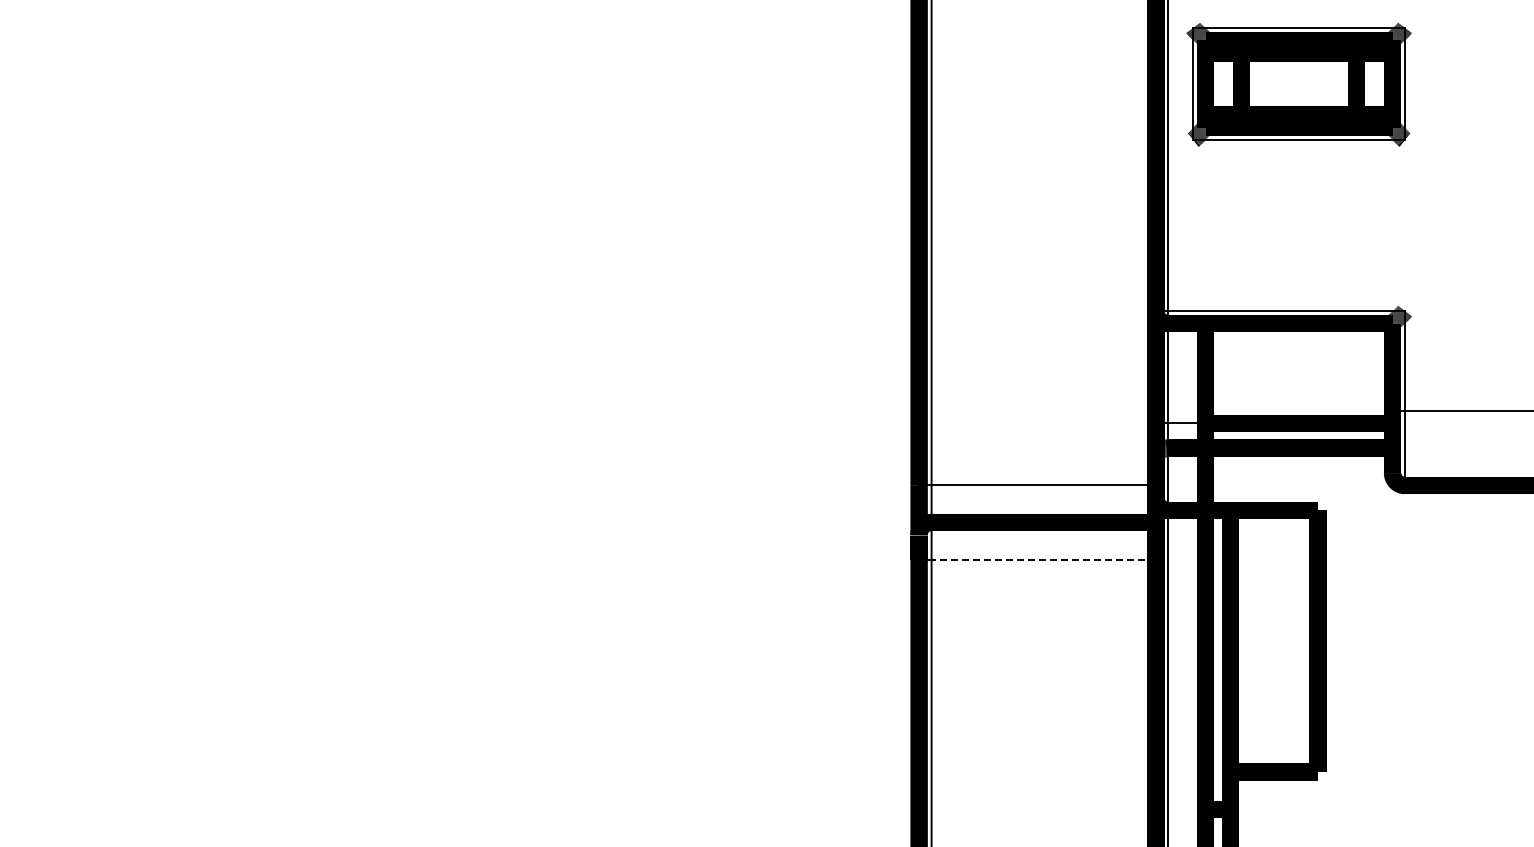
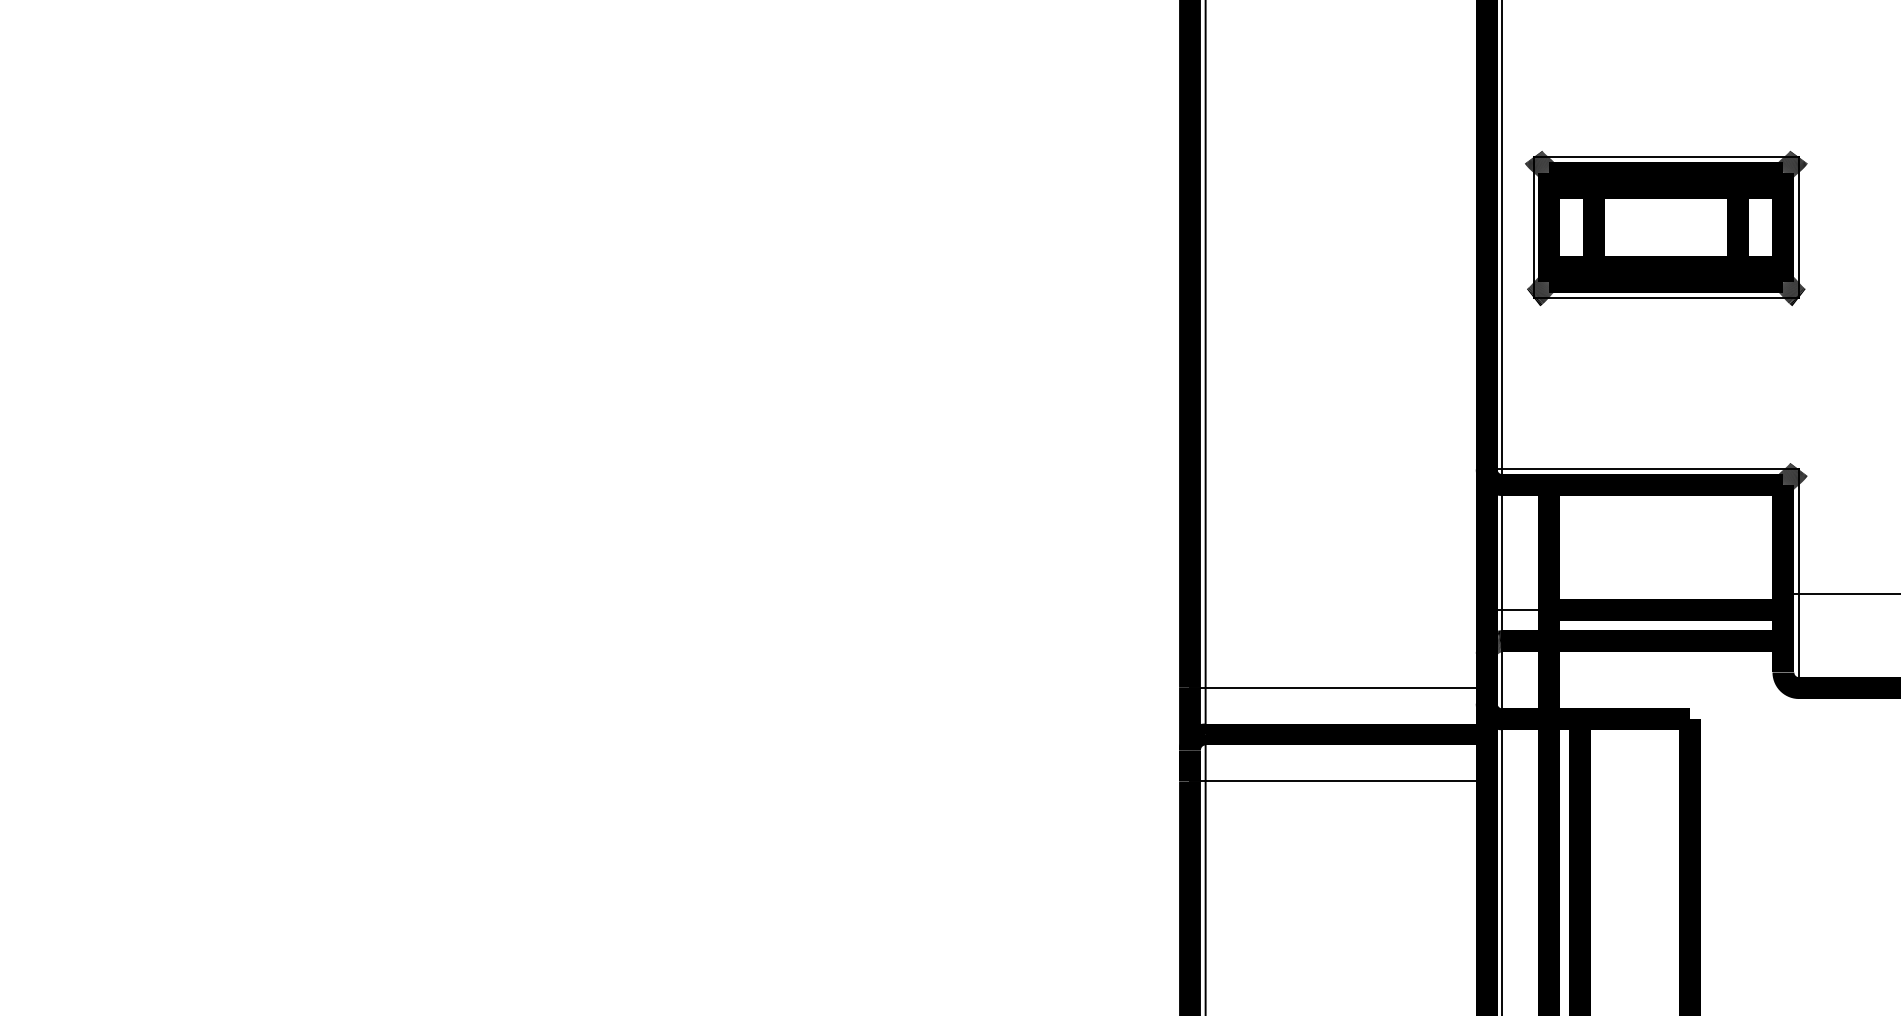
part: (1298, 84) -> (1665, 228), moved
line: (1043, 559) -> (1345, 780), dashed -> solid

